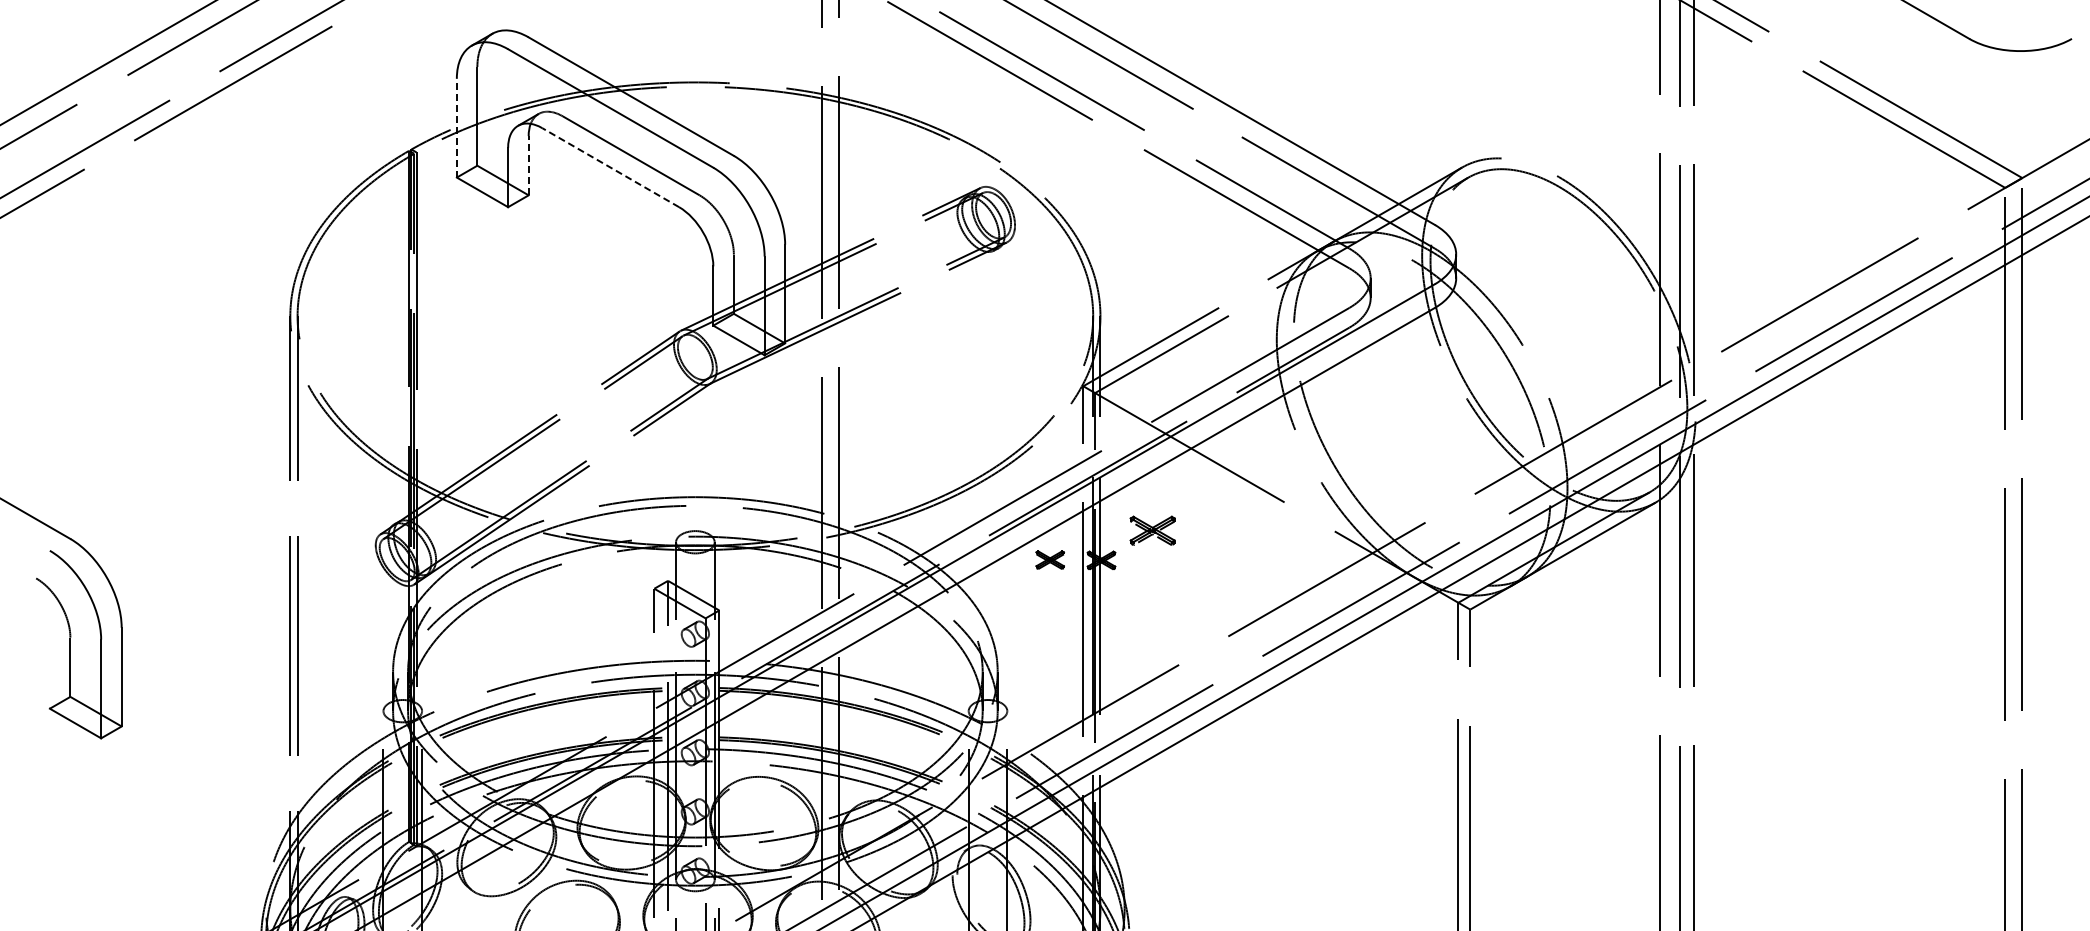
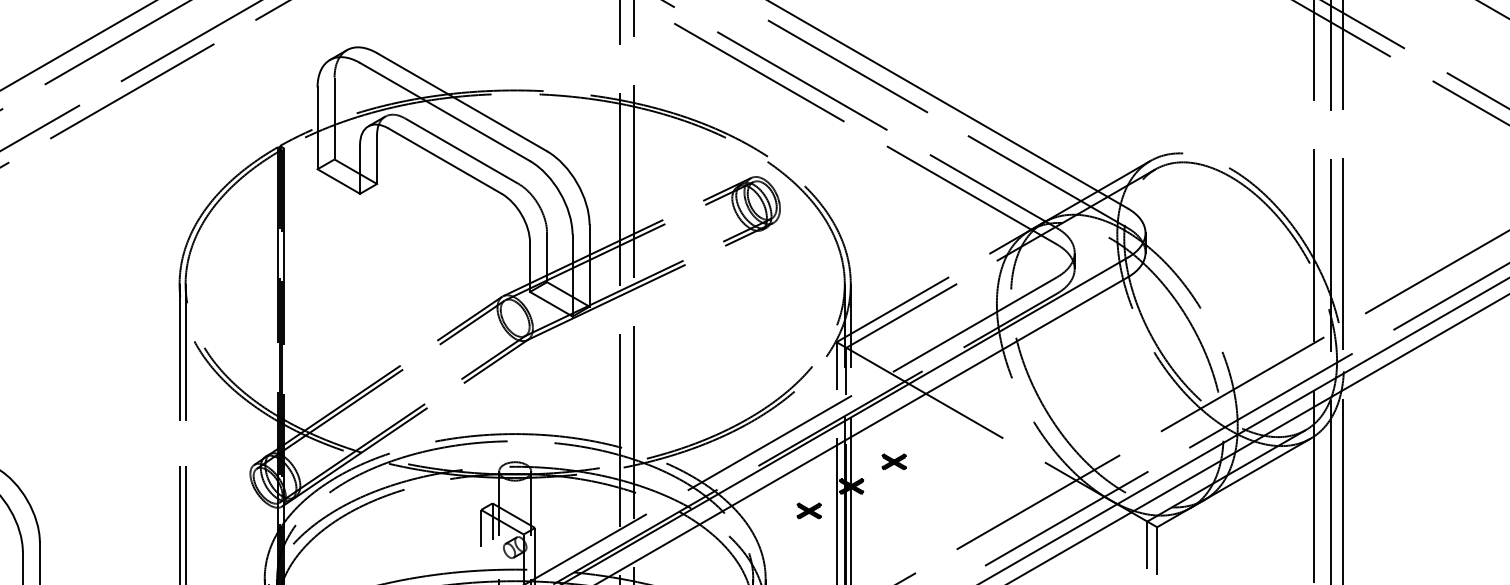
line: (456, 127) -> (317, 127), dashed -> solid
line: (528, 165) -> (376, 159), dashed -> solid
line: (610, 167) -> (444, 160), dashed -> solid
part: (1152, 530) -> (893, 461), size x0.62
part: (1049, 559) -> (808, 510), moved

